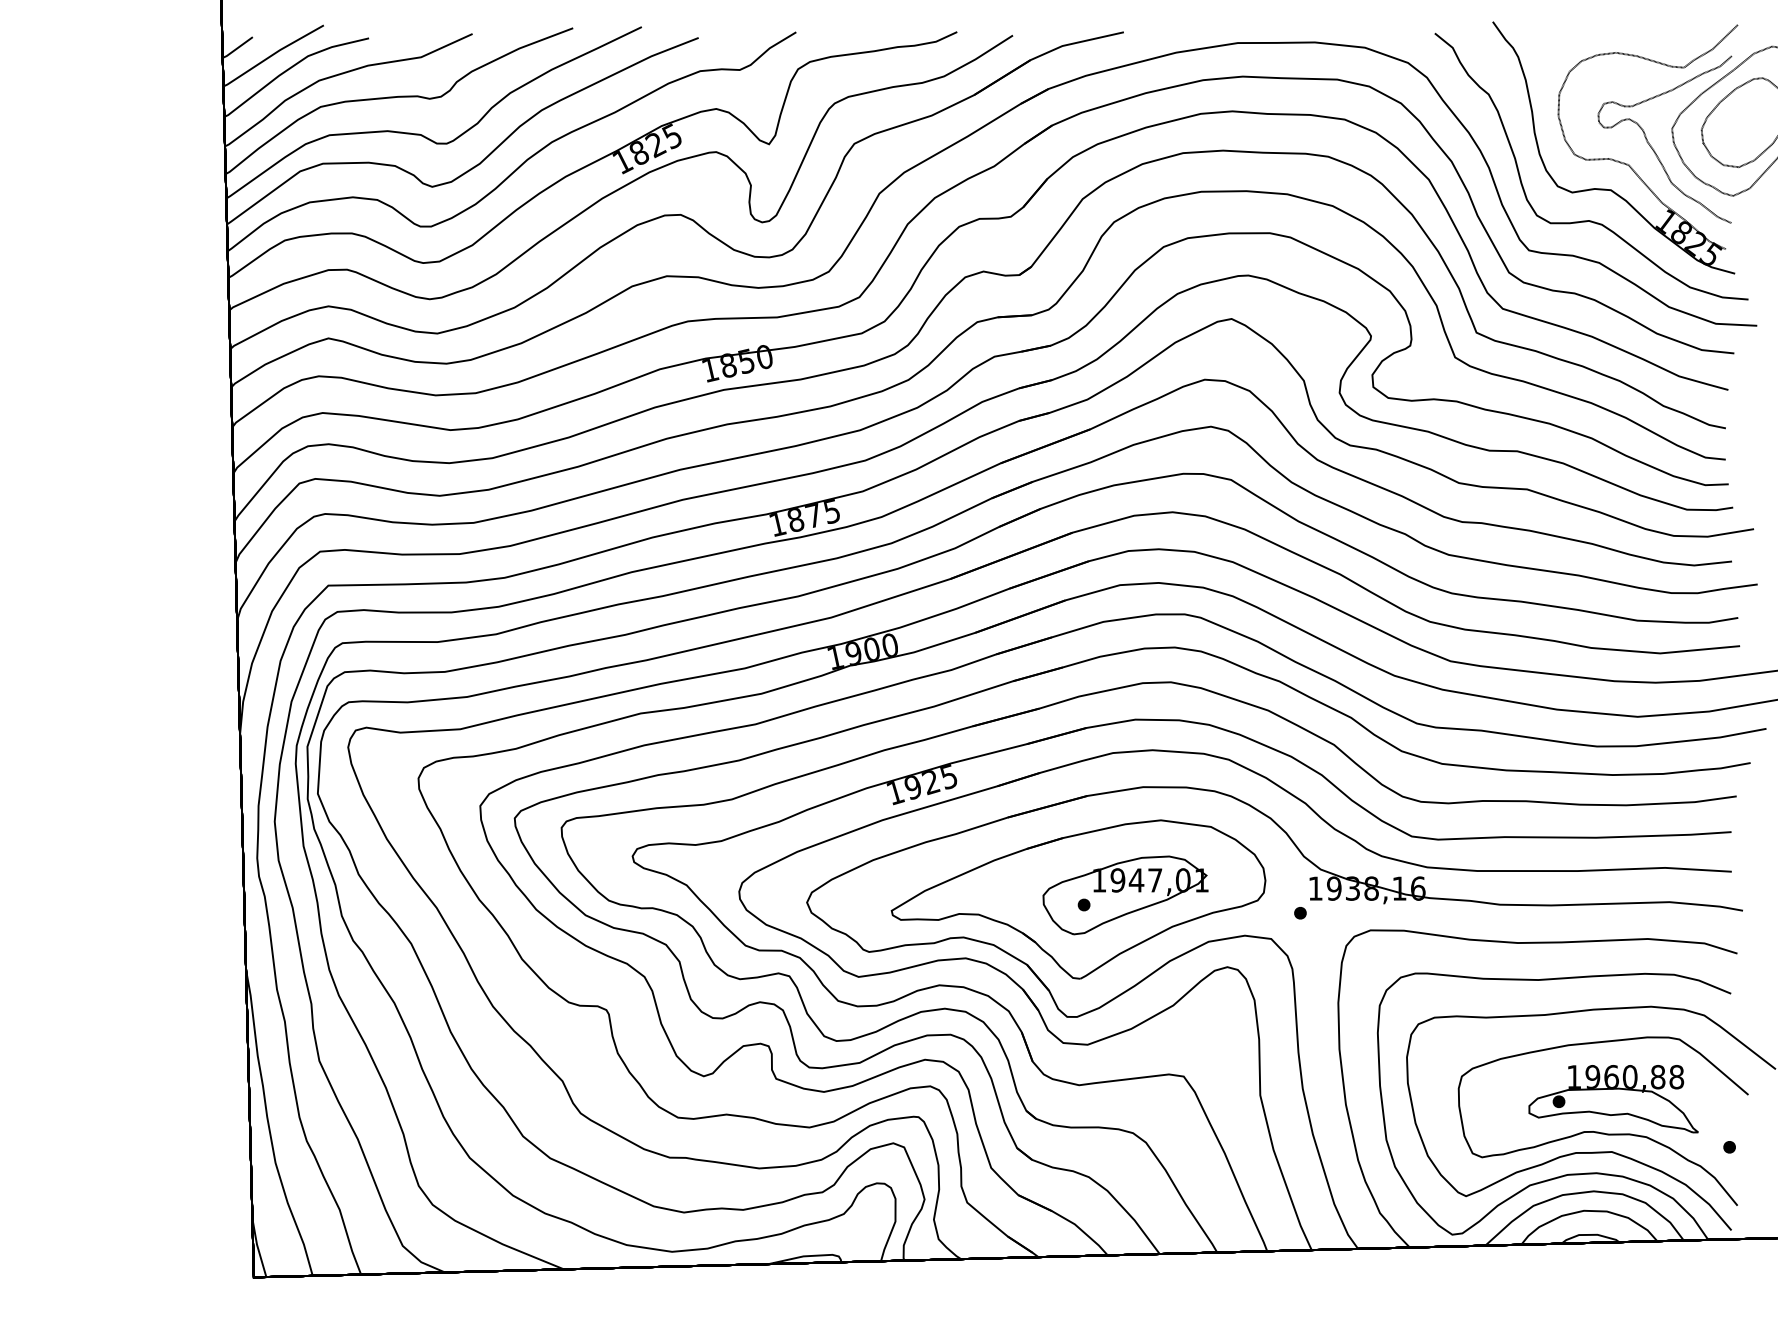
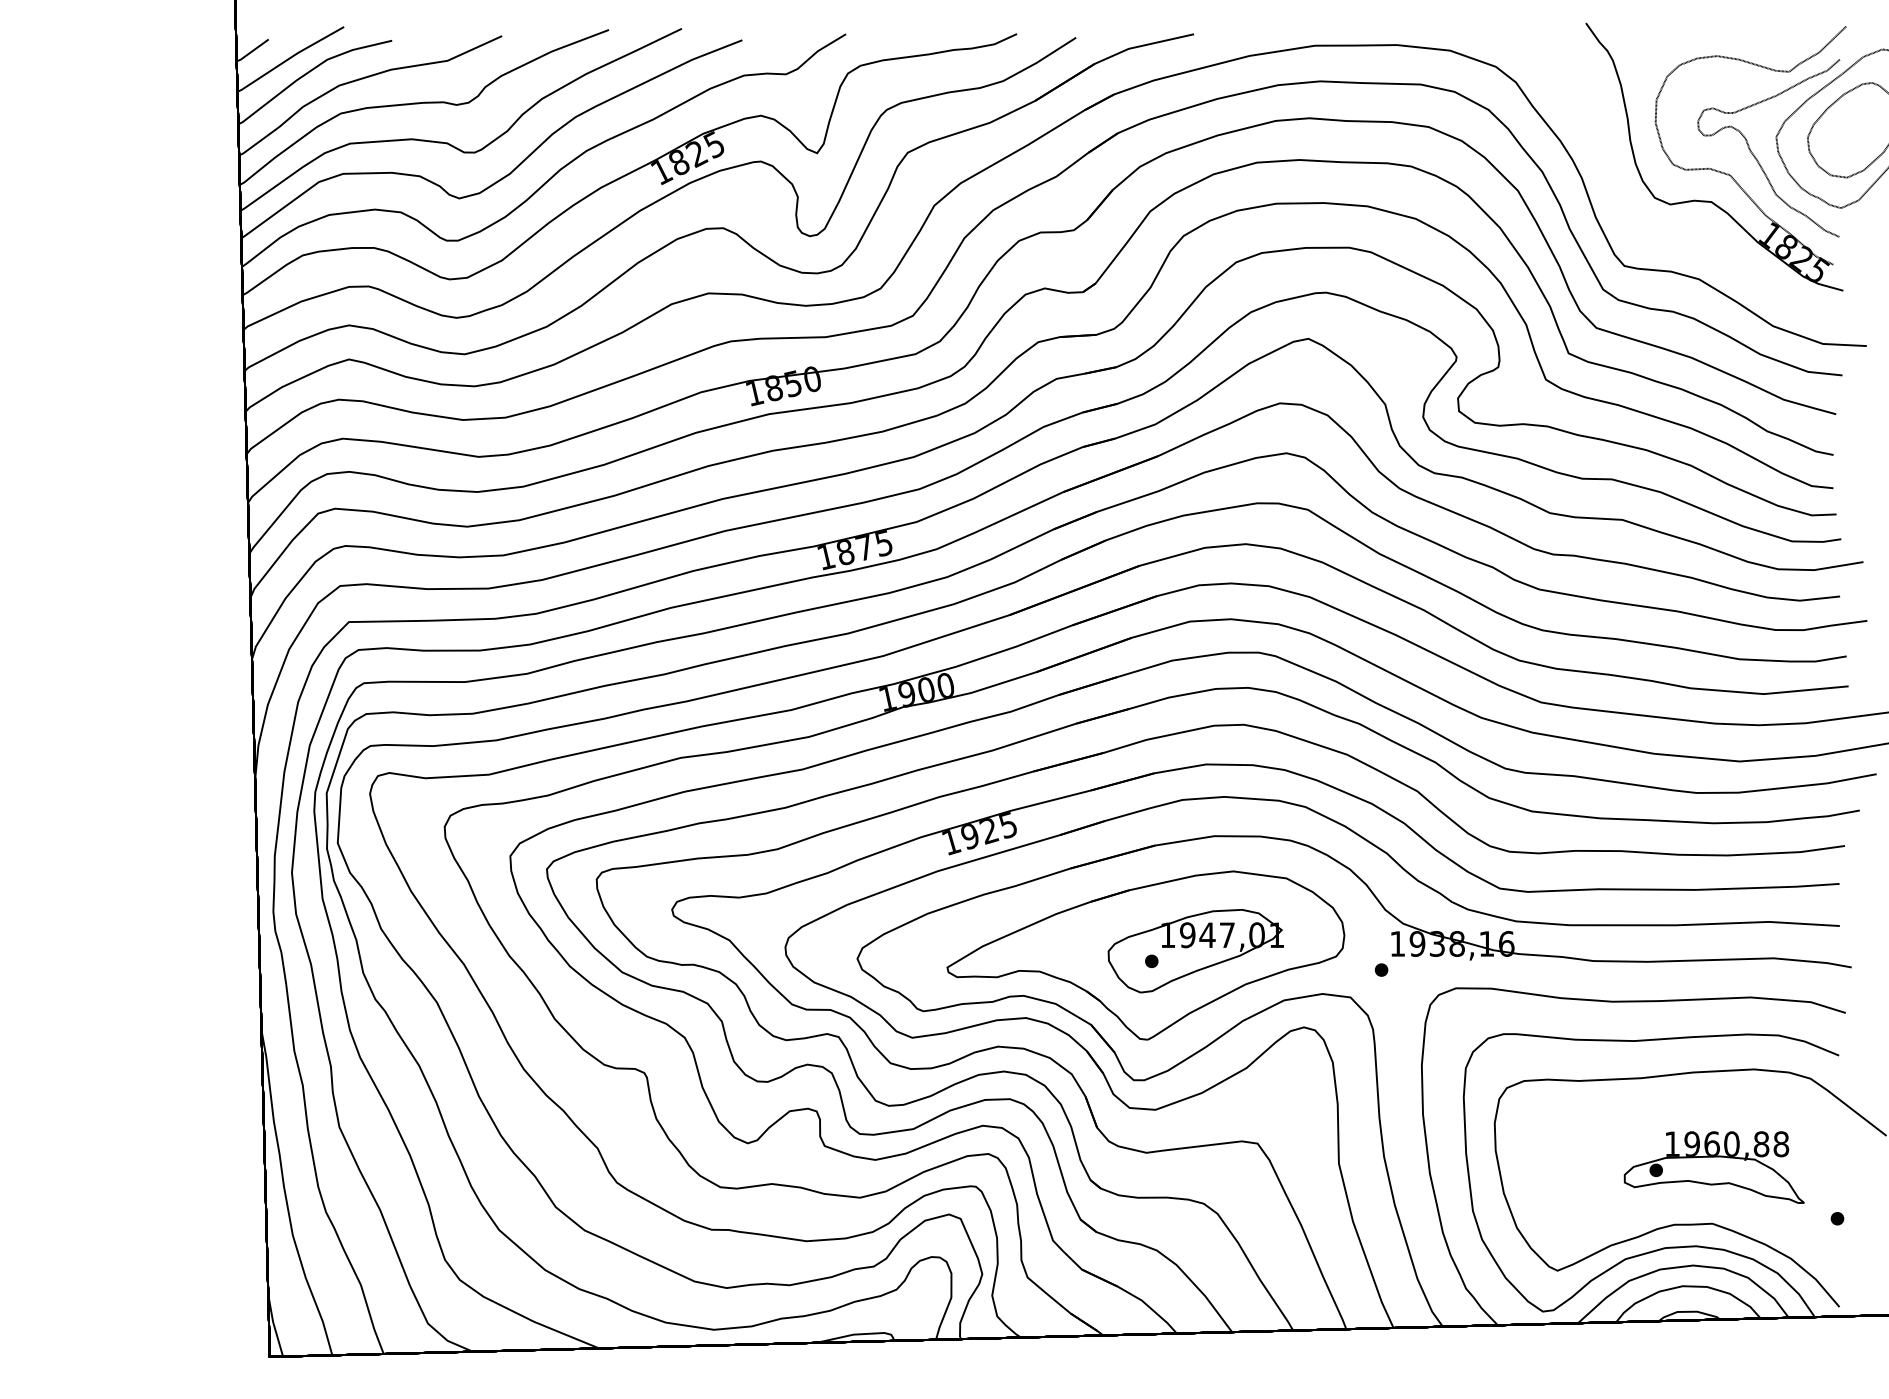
curve: (1591, 220) -> (1690, 234), removed
curve: (1598, 1131) -> (1698, 1201), removed

